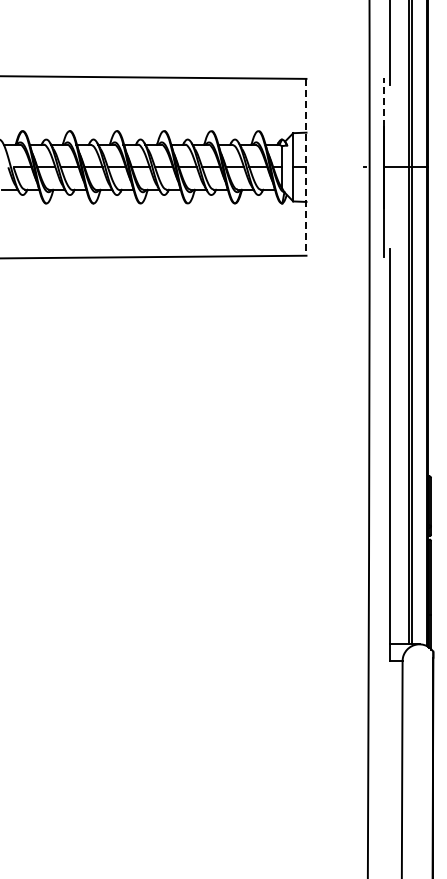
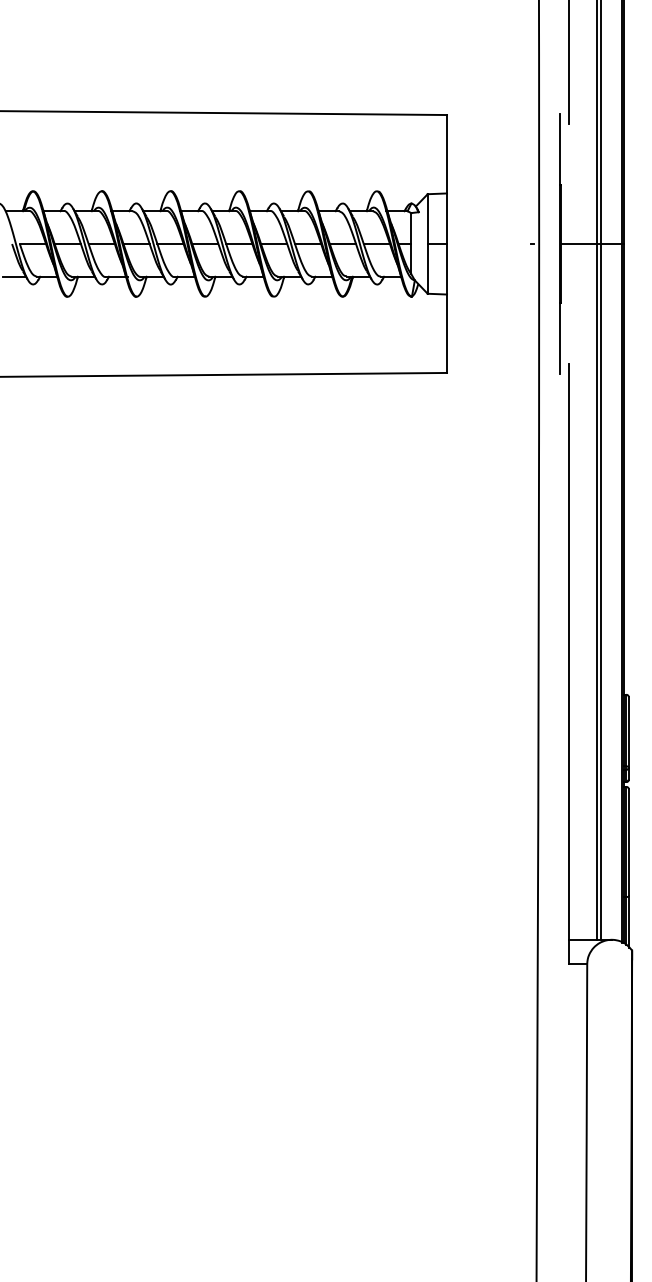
line: (383, 102) -> (559, 149), dashed -> solid
line: (306, 167) -> (447, 244), dashed -> solid

